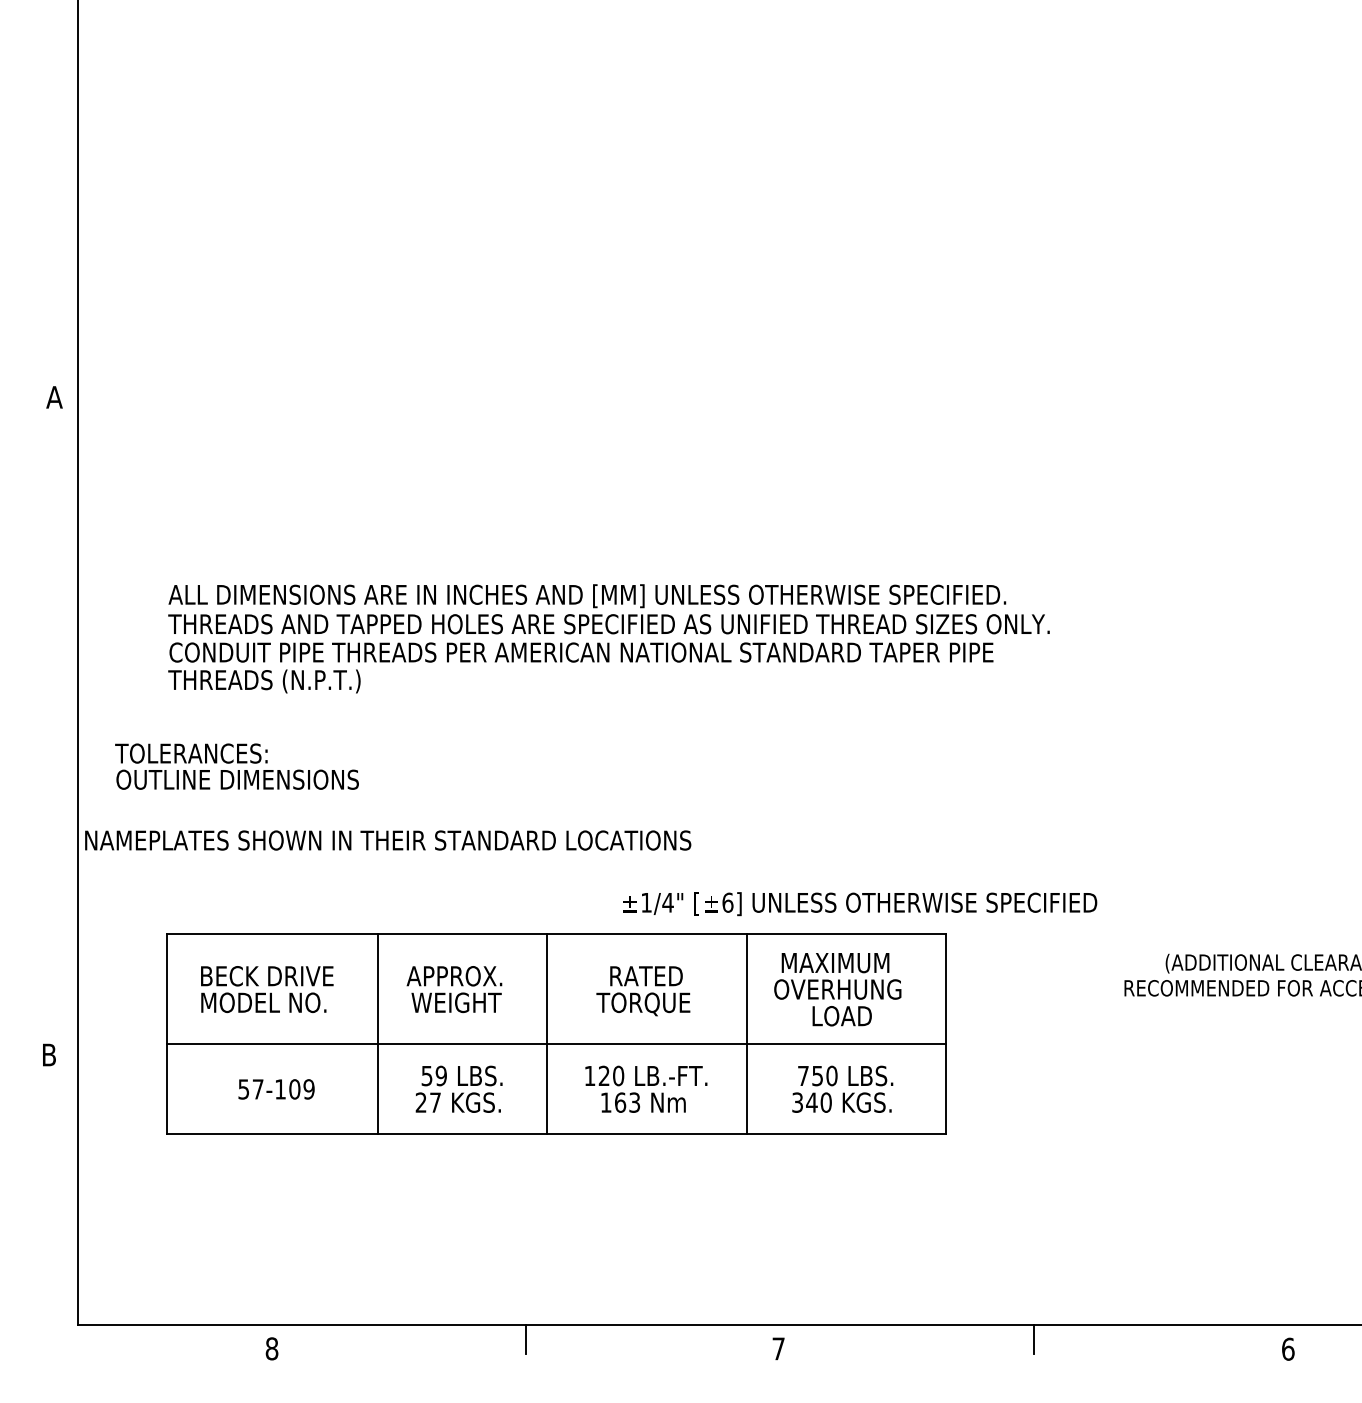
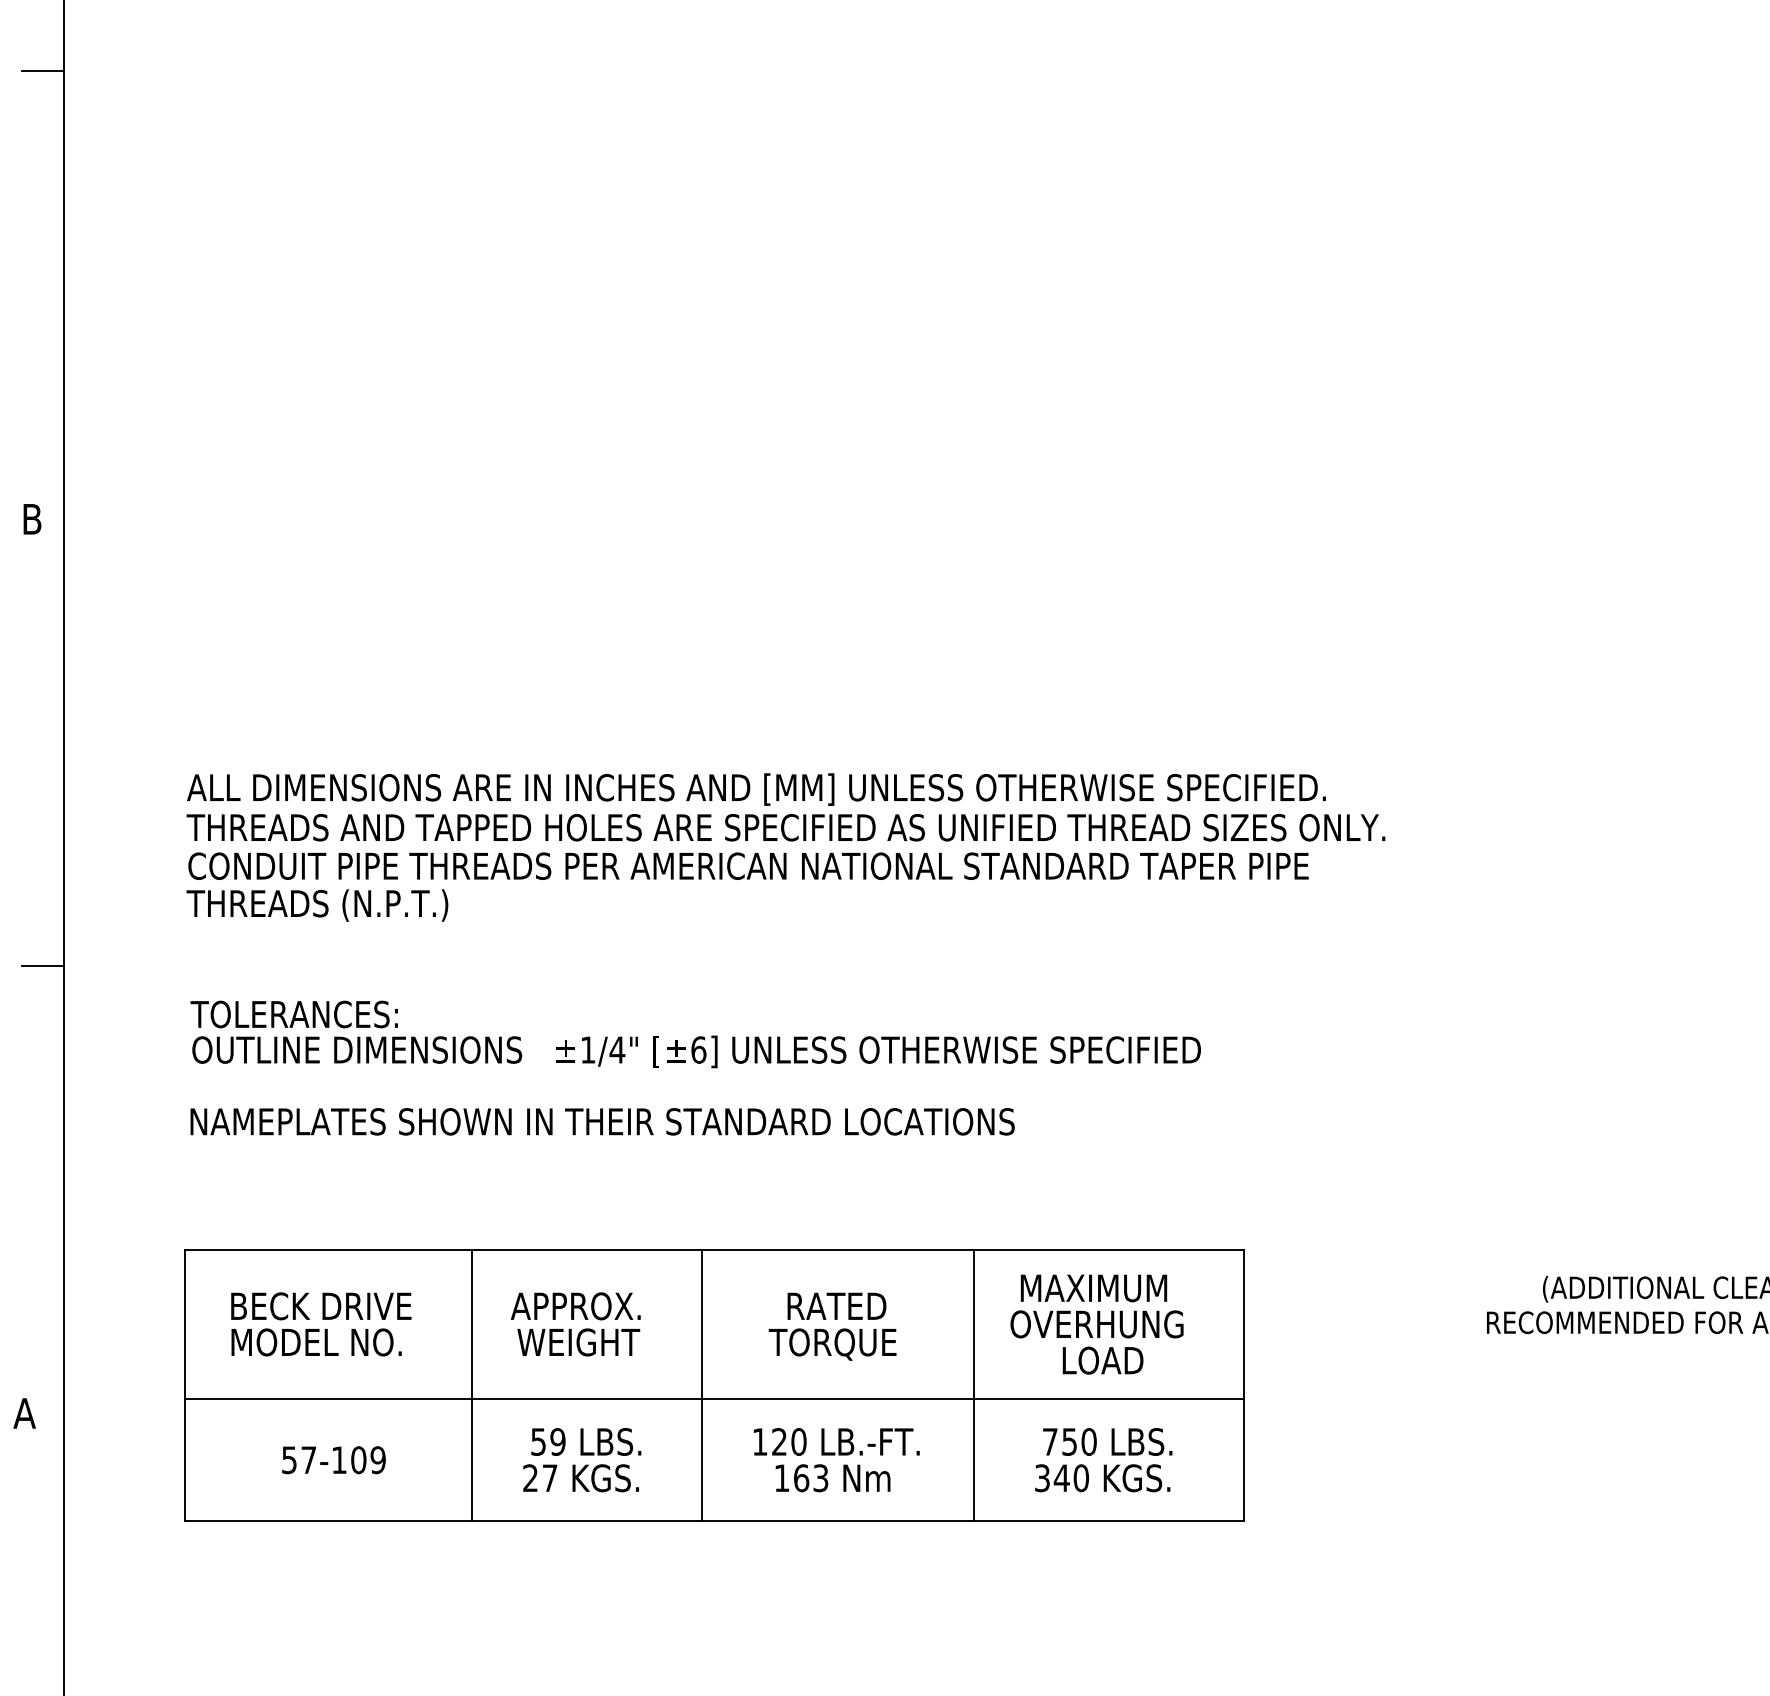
line: (62, 67) -> (42, 70), added
text: (54, 397) -> (31, 519), A -> B
line: (62, 725) -> (42, 965), added
text: (236, 766) -> (355, 1032), moved
text: (388, 840) -> (603, 1121), moved
text: (860, 904) -> (879, 1052), moved
text: (48, 1054) -> (23, 1412), B -> A

